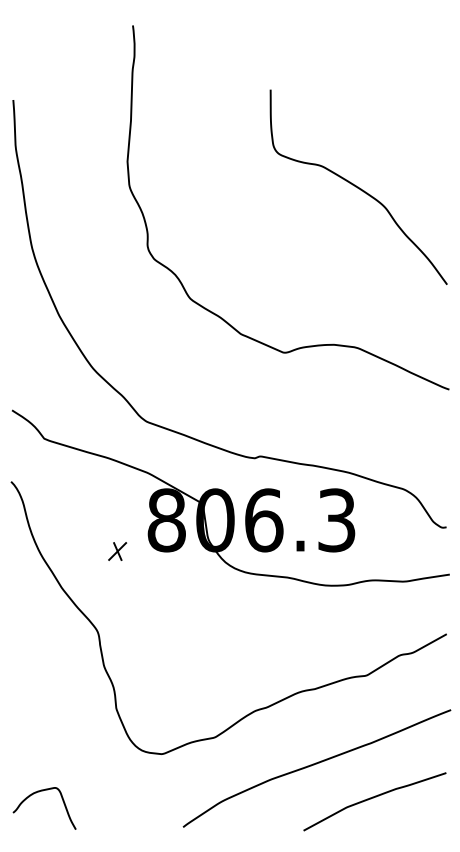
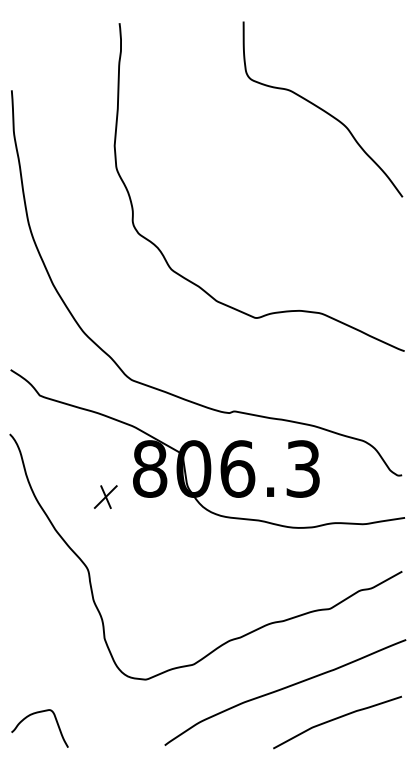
curve: (358, 186) -> (322, 108), moved
part: (117, 551) -> (105, 497), size x1.43

